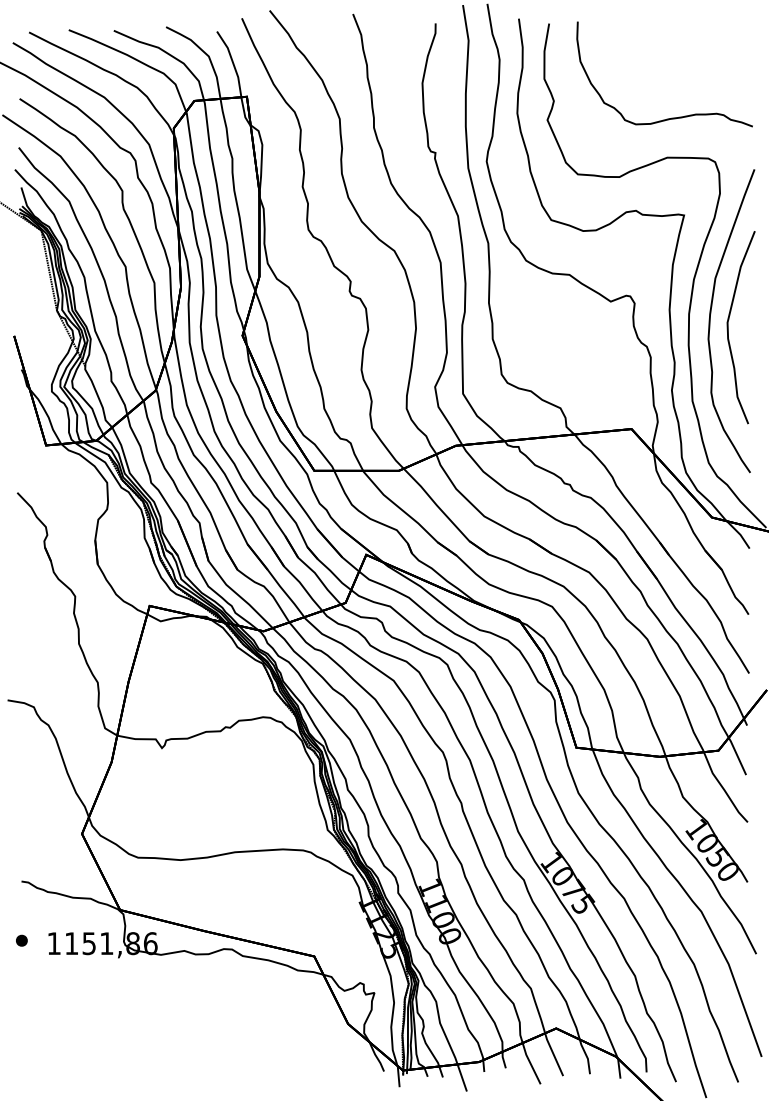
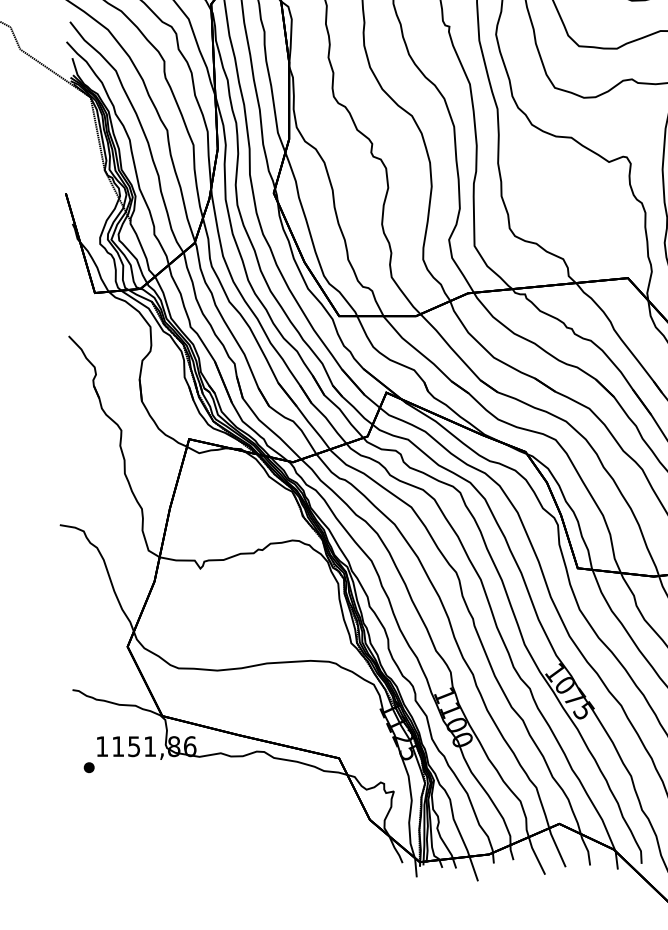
part: (21, 940) -> (88, 767), moved

